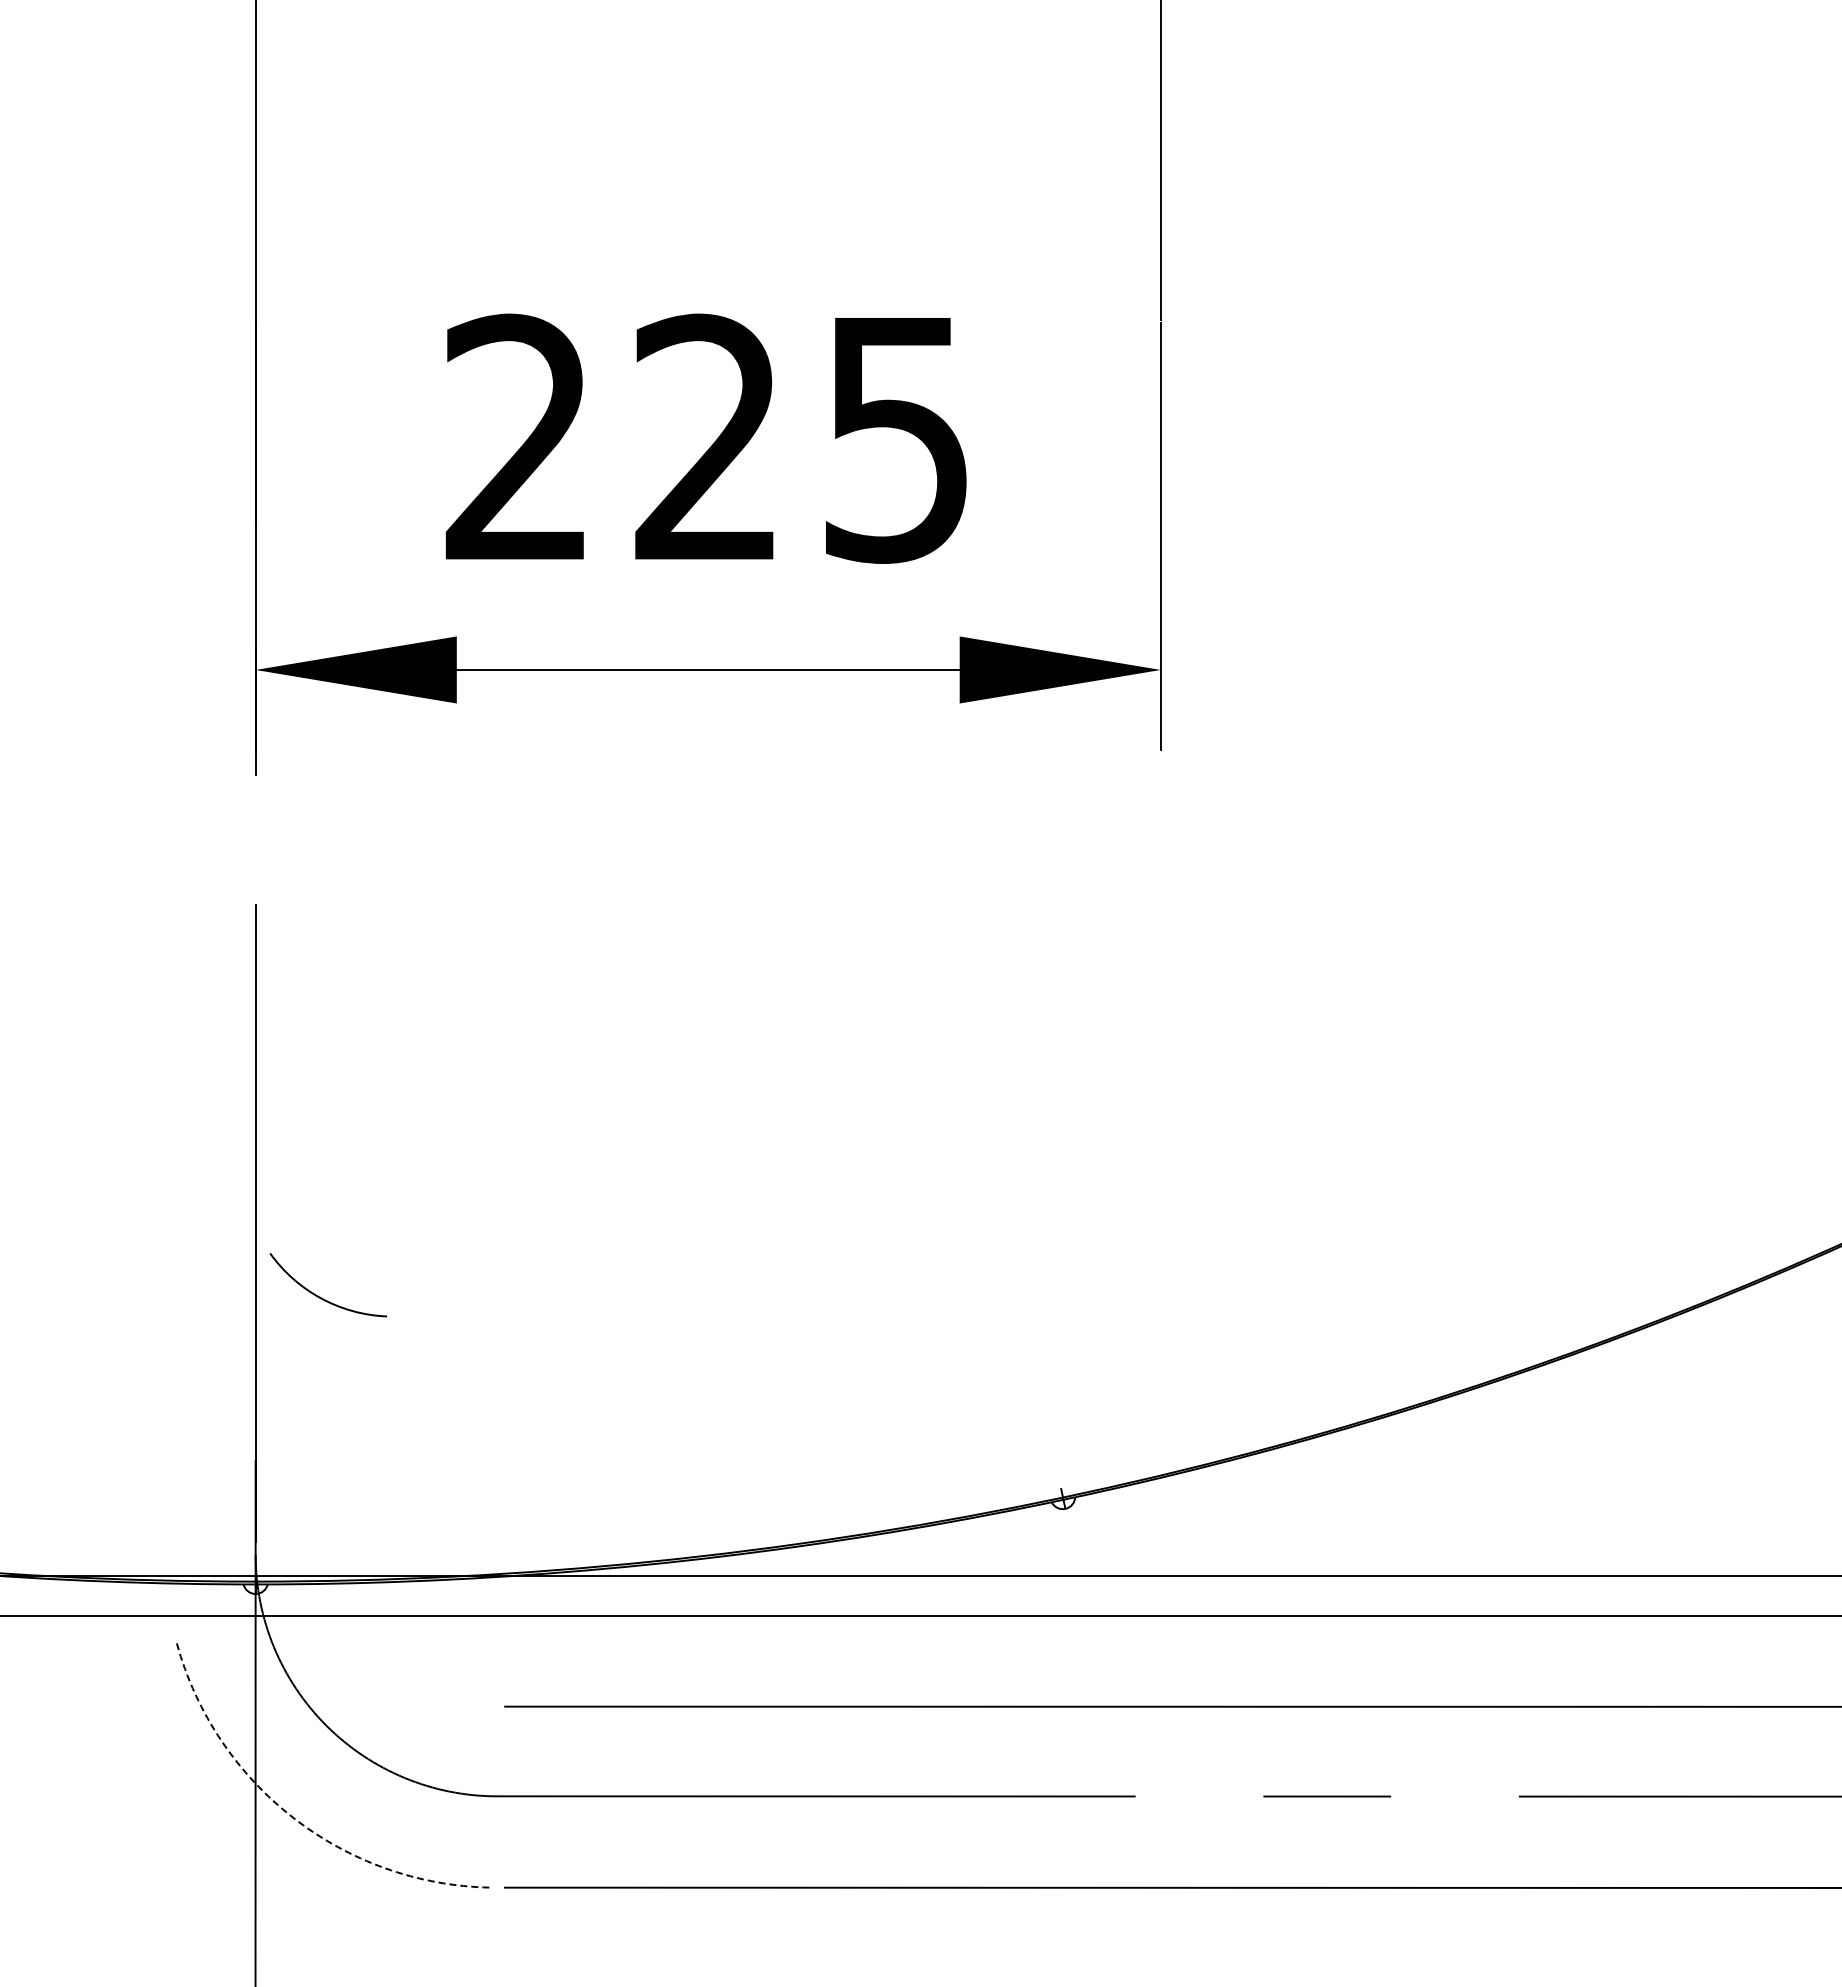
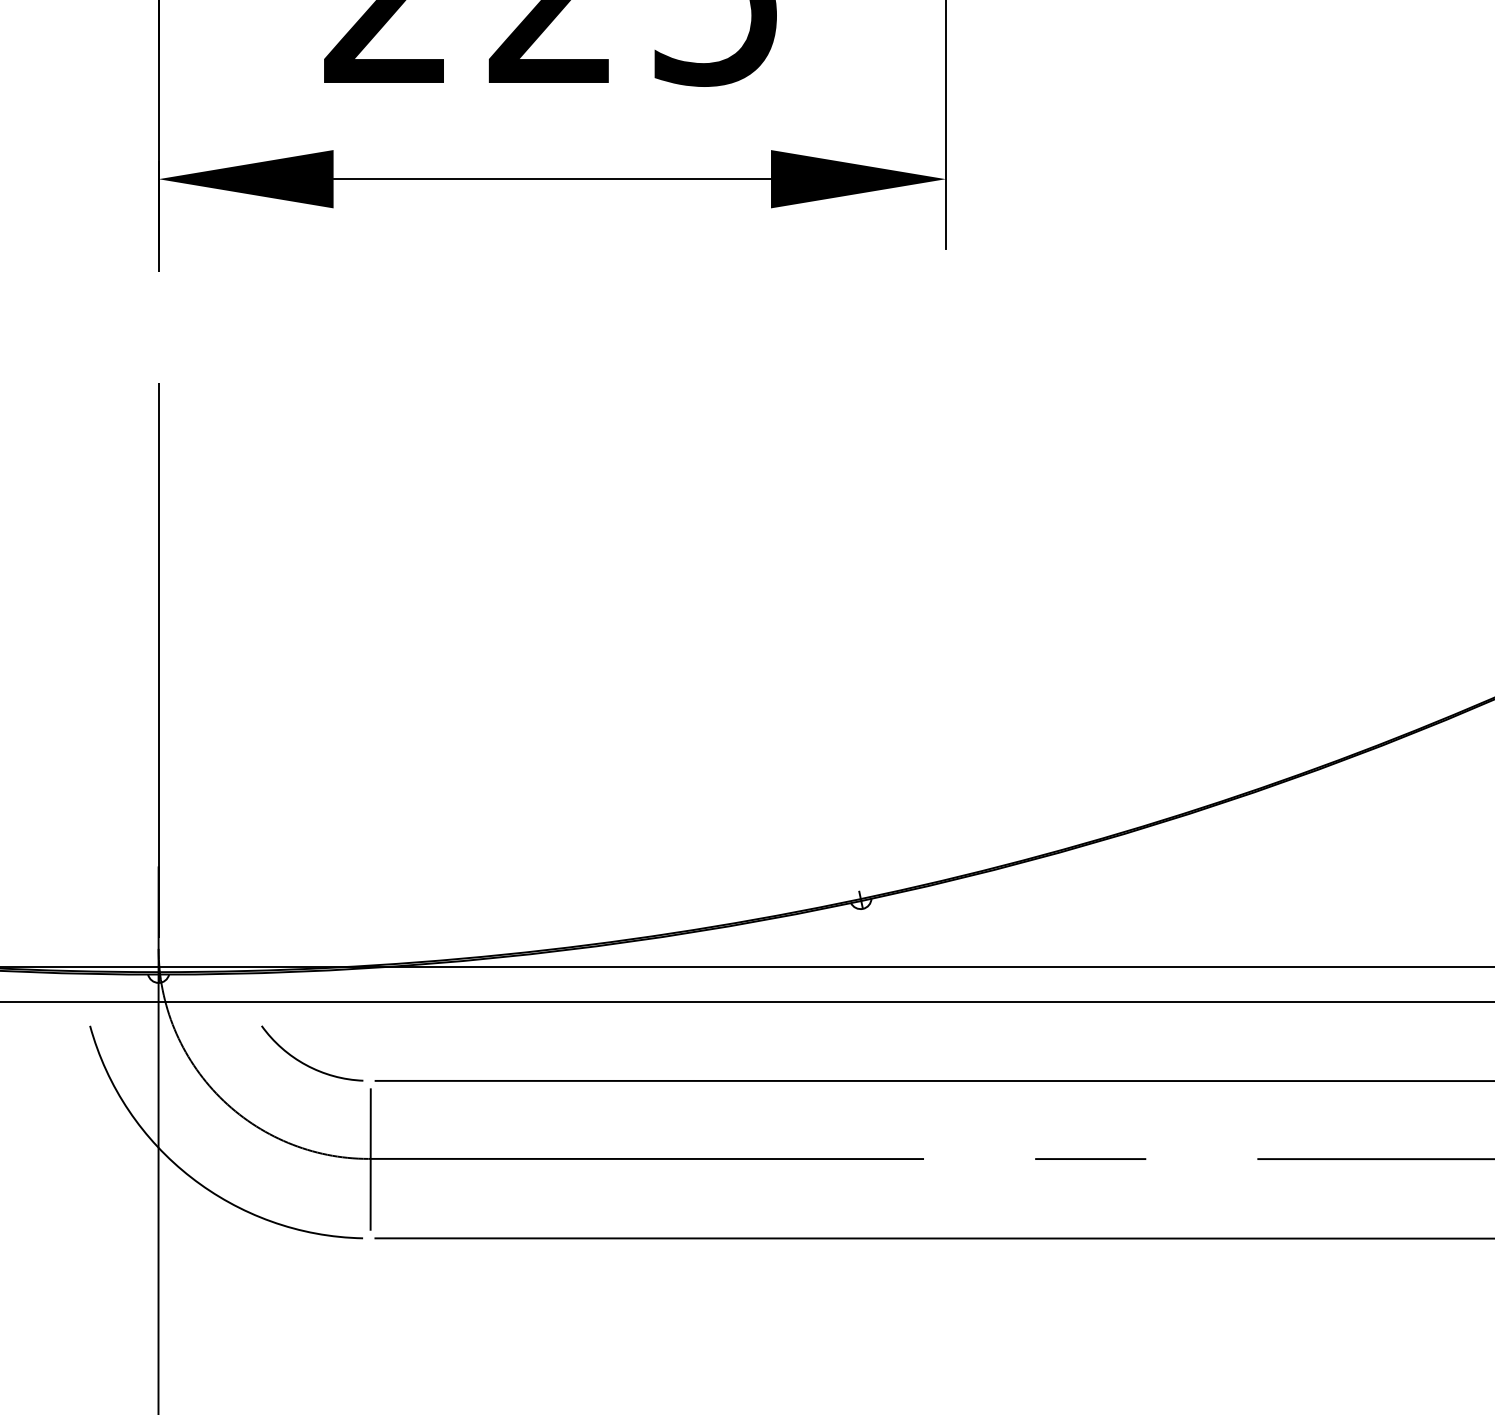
arc: (320, 1296) -> (305, 1063), moved
line: (499, 1796) -> (370, 1159), added
arc: (293, 1817) -> (191, 1177), dashed -> solid

